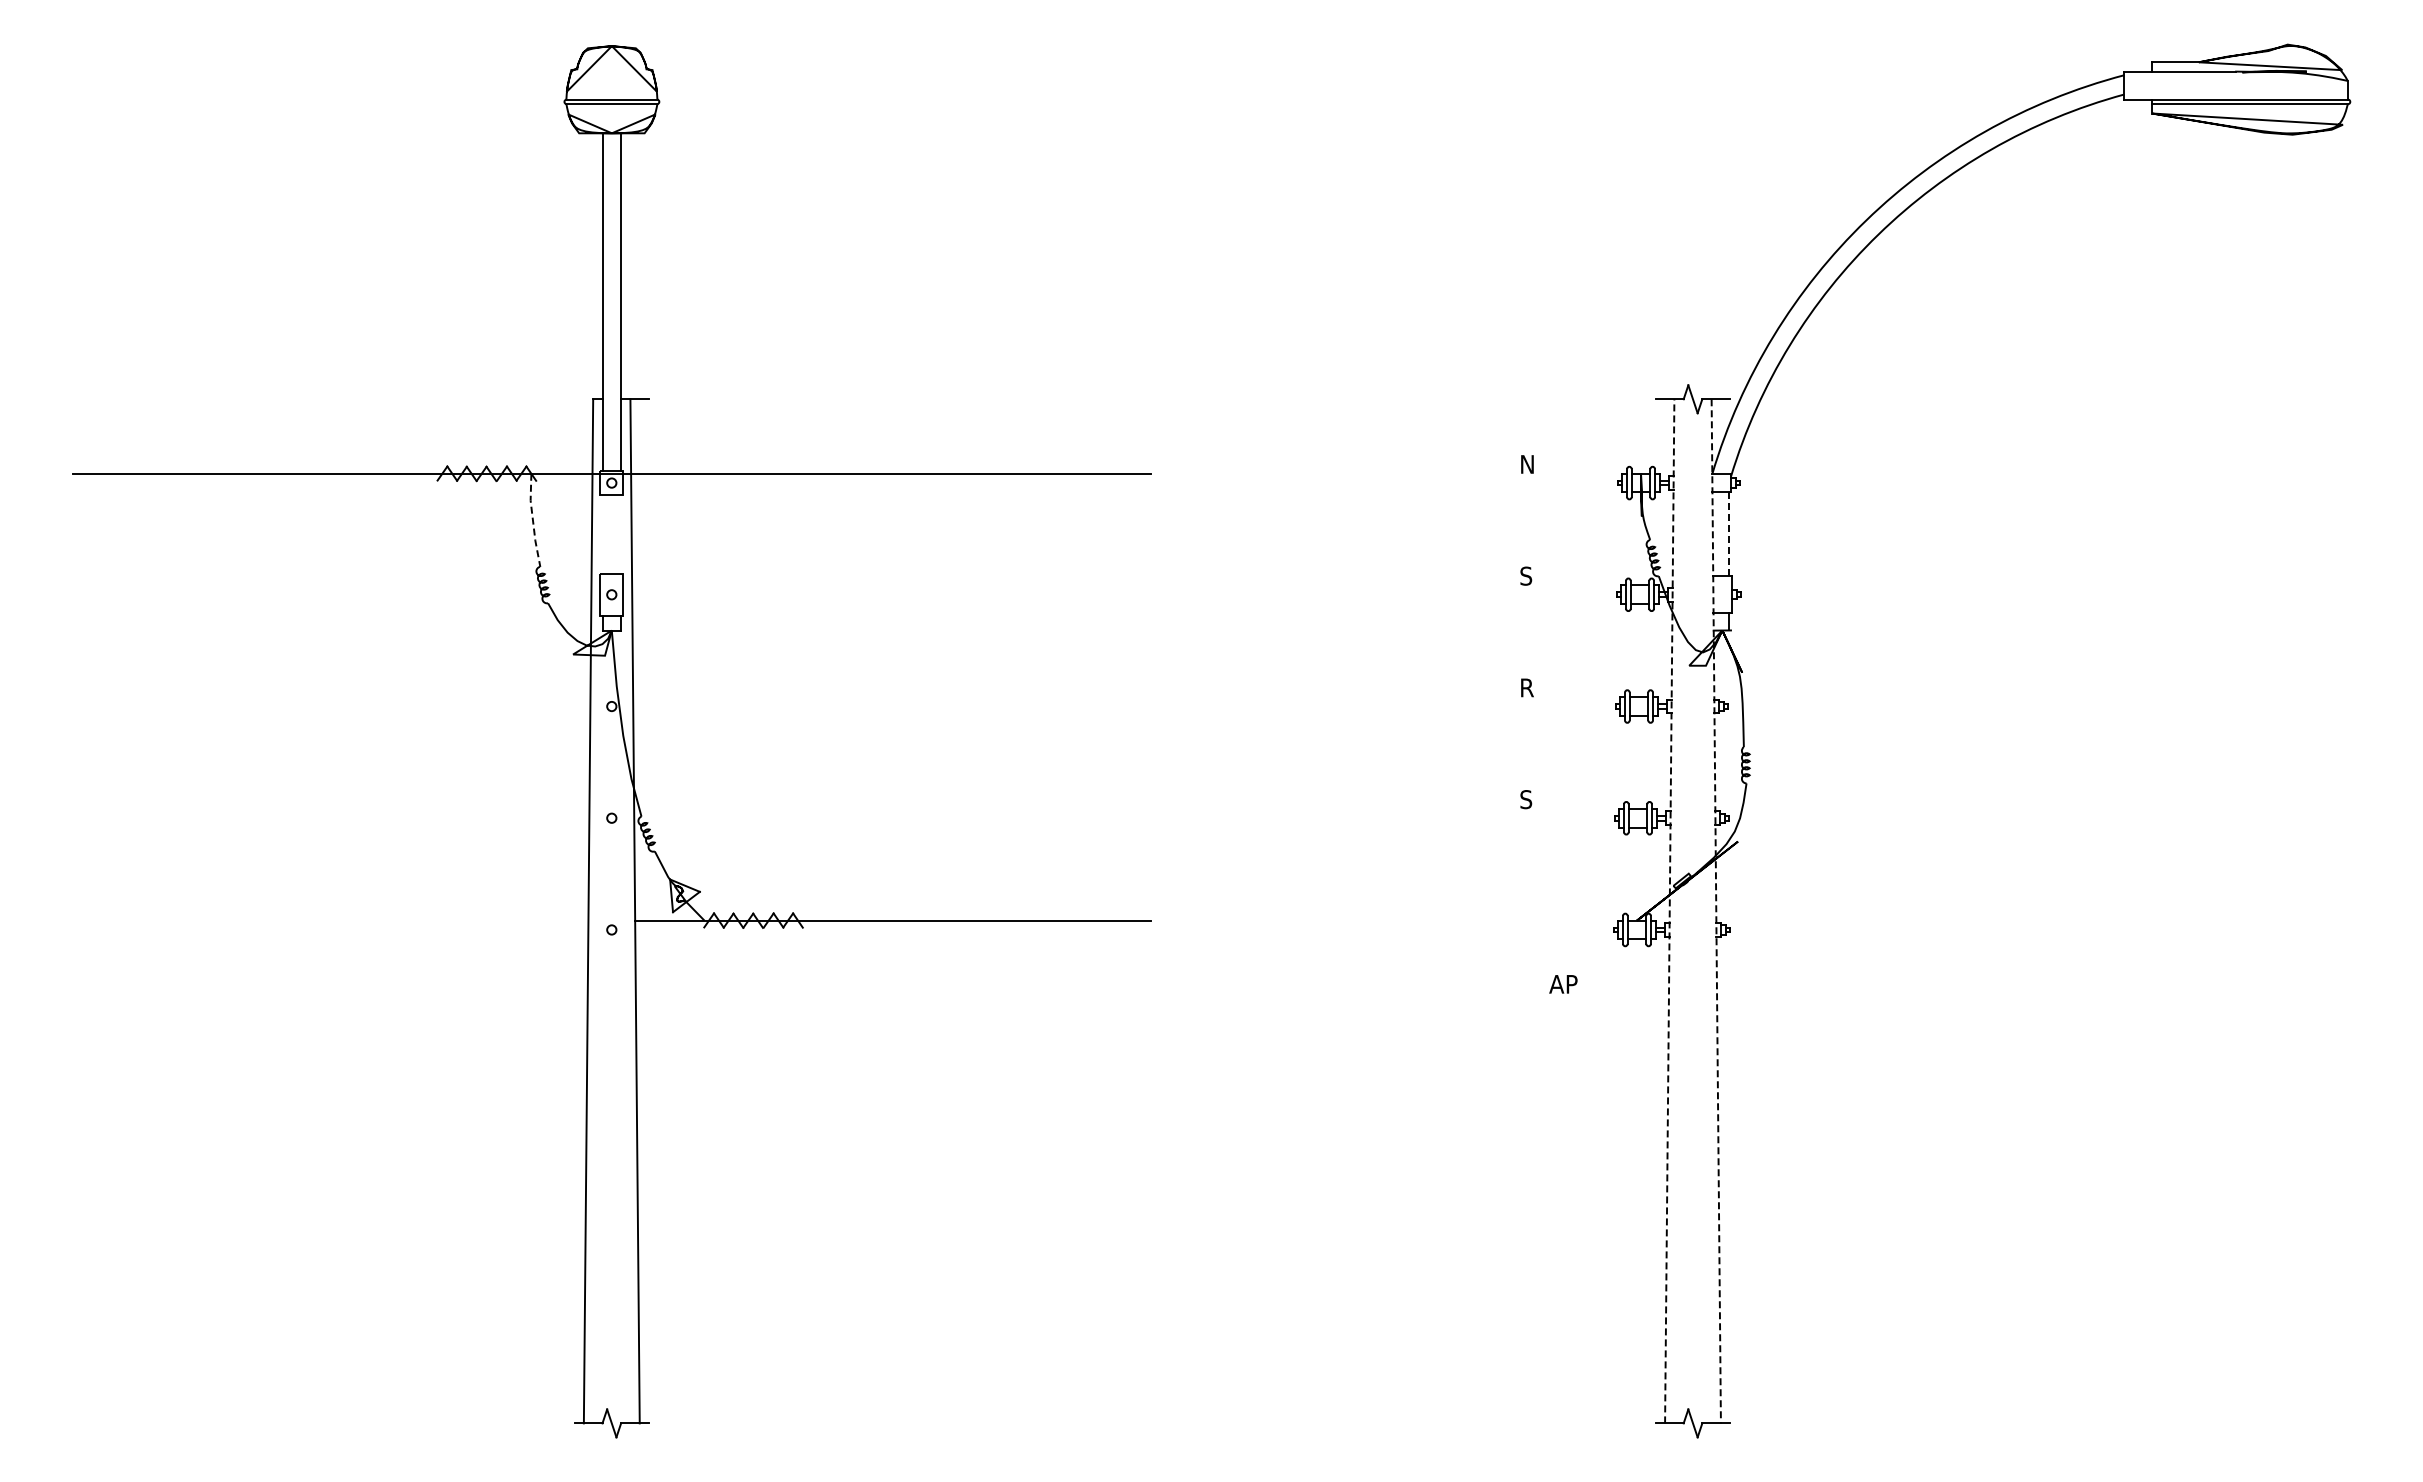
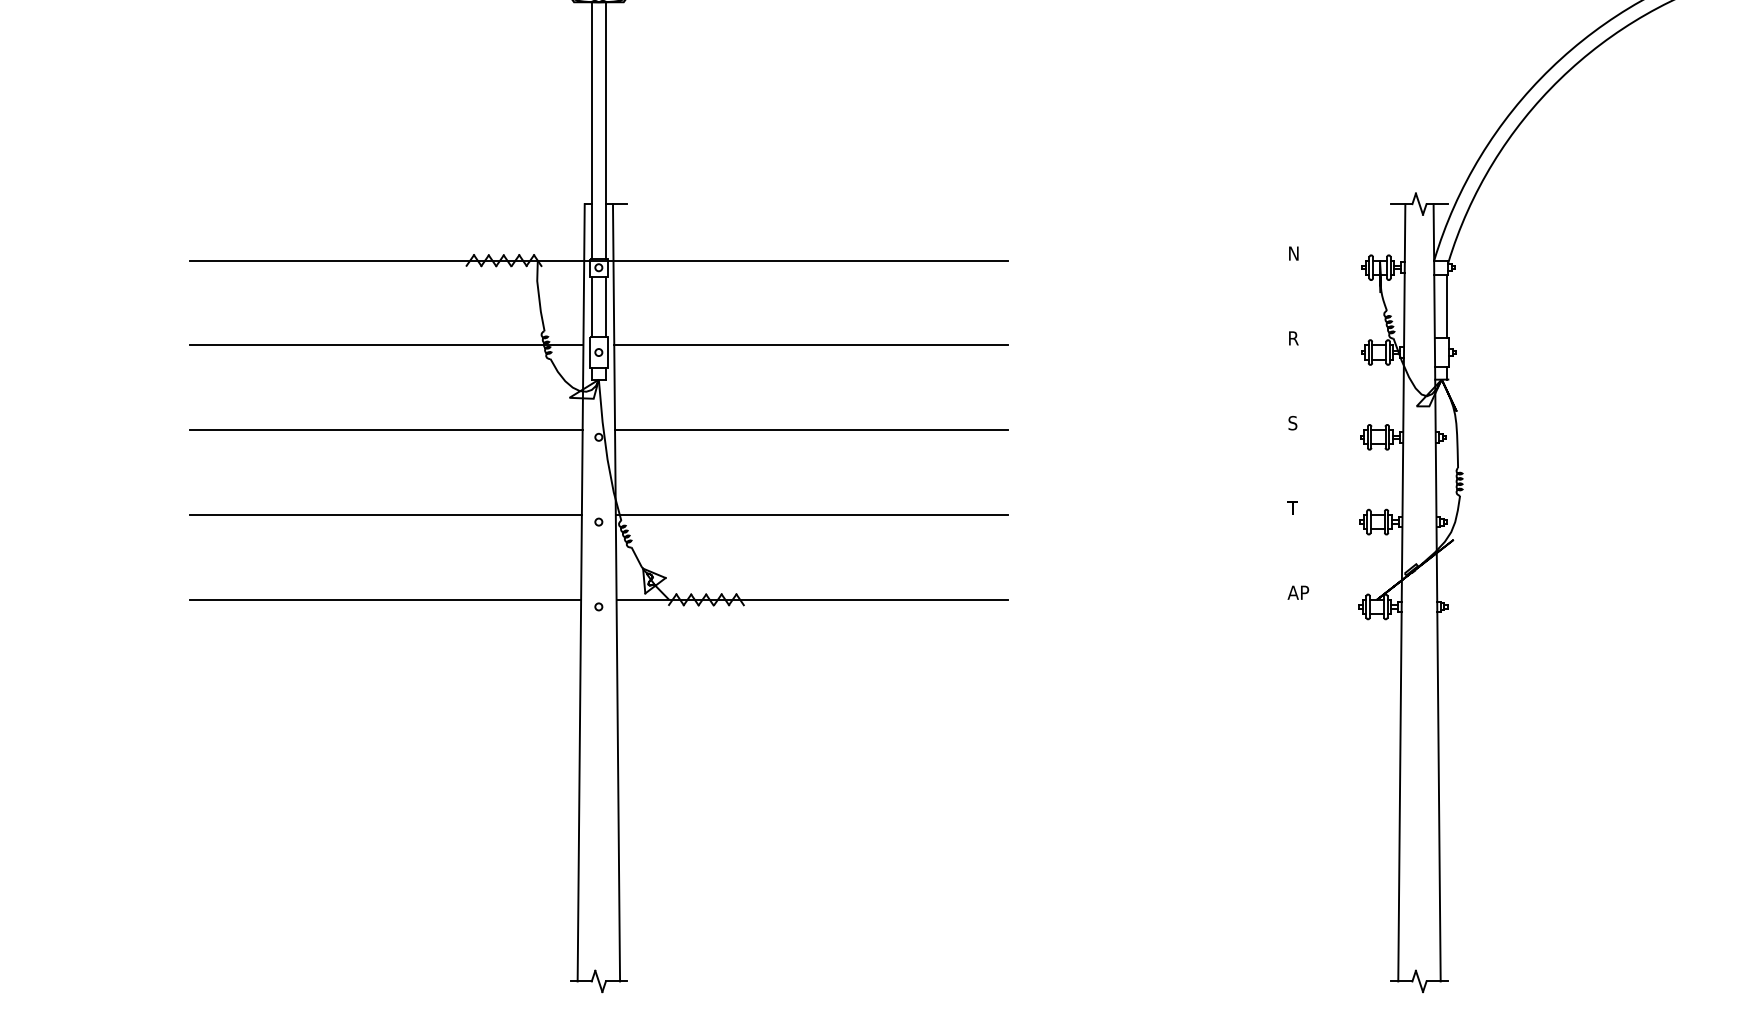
line: (533, 521) -> (539, 296), dashed -> solid
line: (602, 533) -> (591, 306), added
line: (621, 533) -> (606, 306), added
line: (1728, 534) -> (1446, 306), dashed -> solid
text: (1526, 575) -> (1293, 337), S -> R
line: (331, 585) -> (386, 345), added
line: (891, 585) -> (811, 345), added
text: (1526, 687) -> (1293, 422), R -> S
line: (331, 697) -> (386, 430), added
line: (891, 697) -> (811, 430), added
text: (1525, 799) -> (1292, 507), S -> T
line: (330, 808) -> (385, 514), added
line: (892, 808) -> (811, 514), added
line: (1669, 910) -> (1401, 592), dashed -> solid
line: (1716, 911) -> (1437, 592), dashed -> solid
line: (330, 920) -> (385, 599), added
text: (1563, 984) -> (1298, 592), moved

